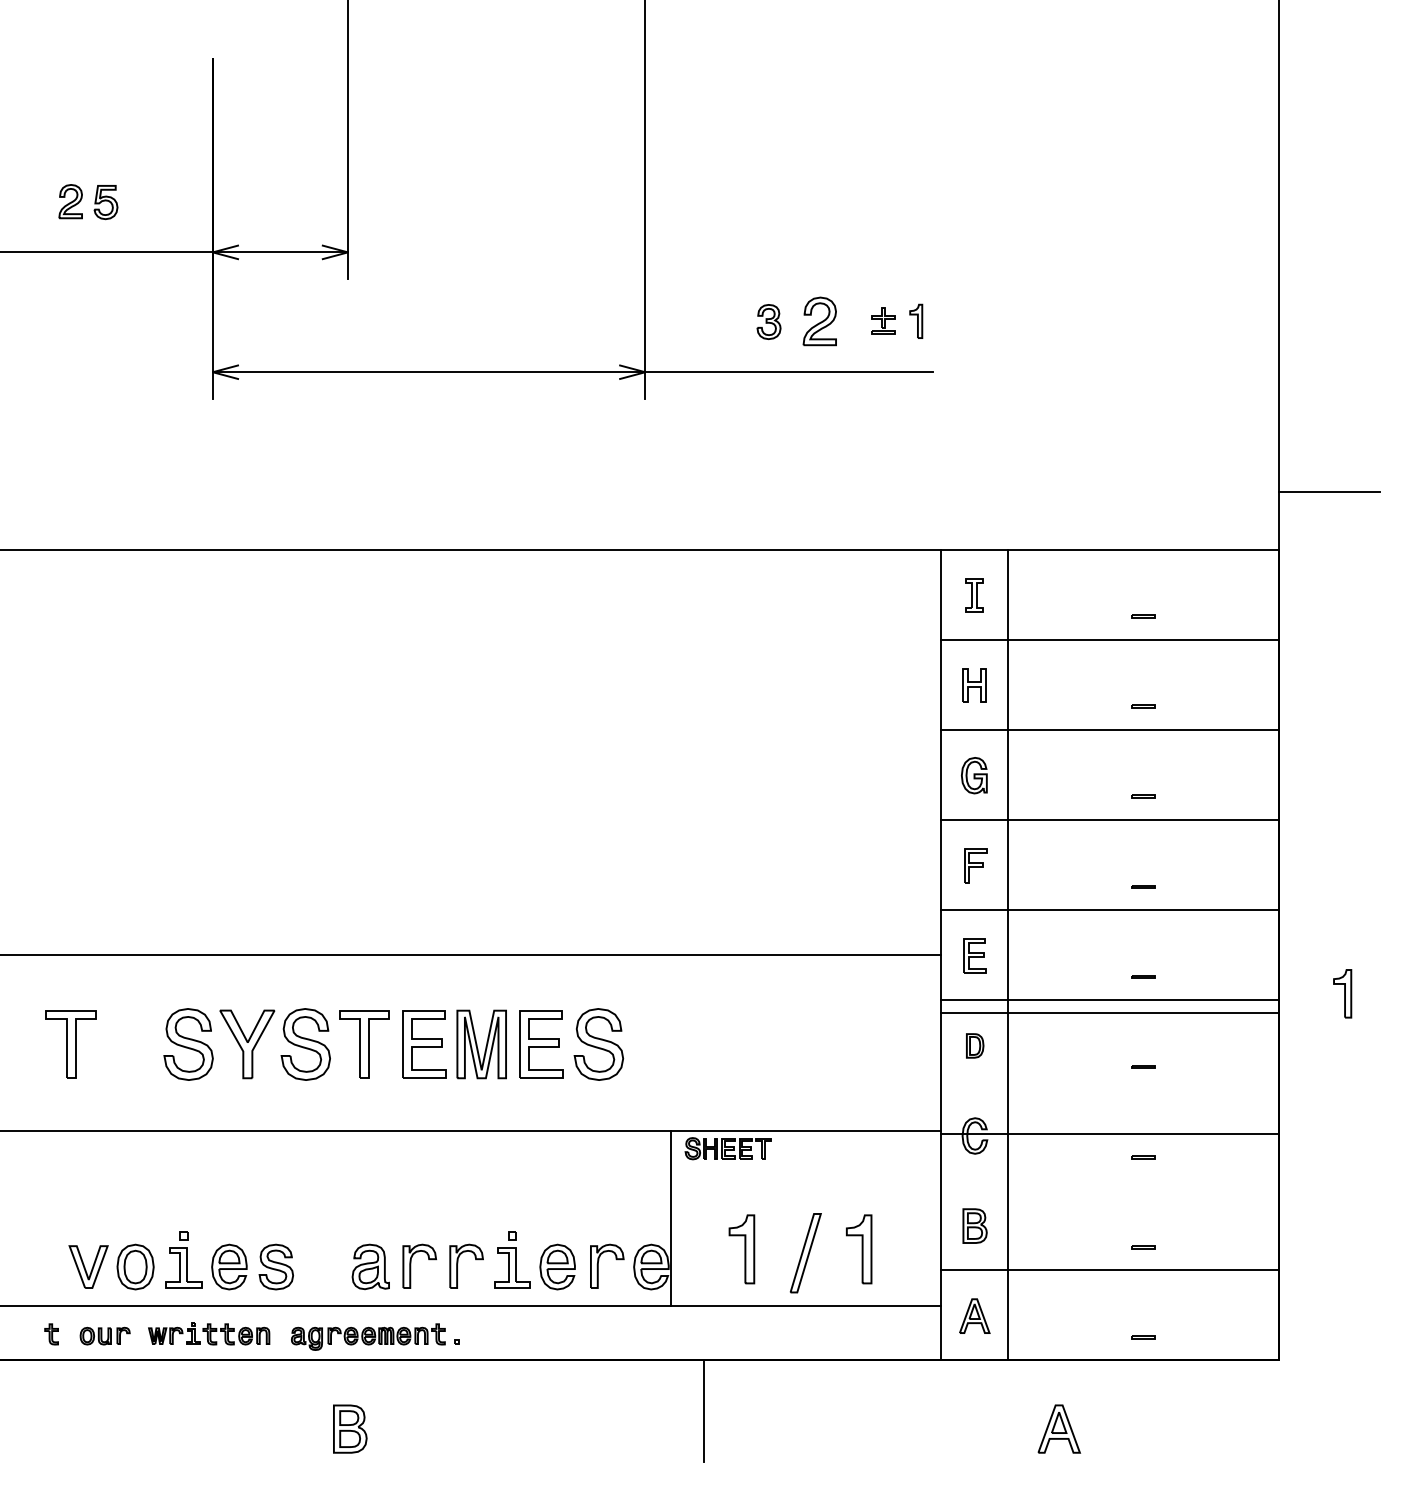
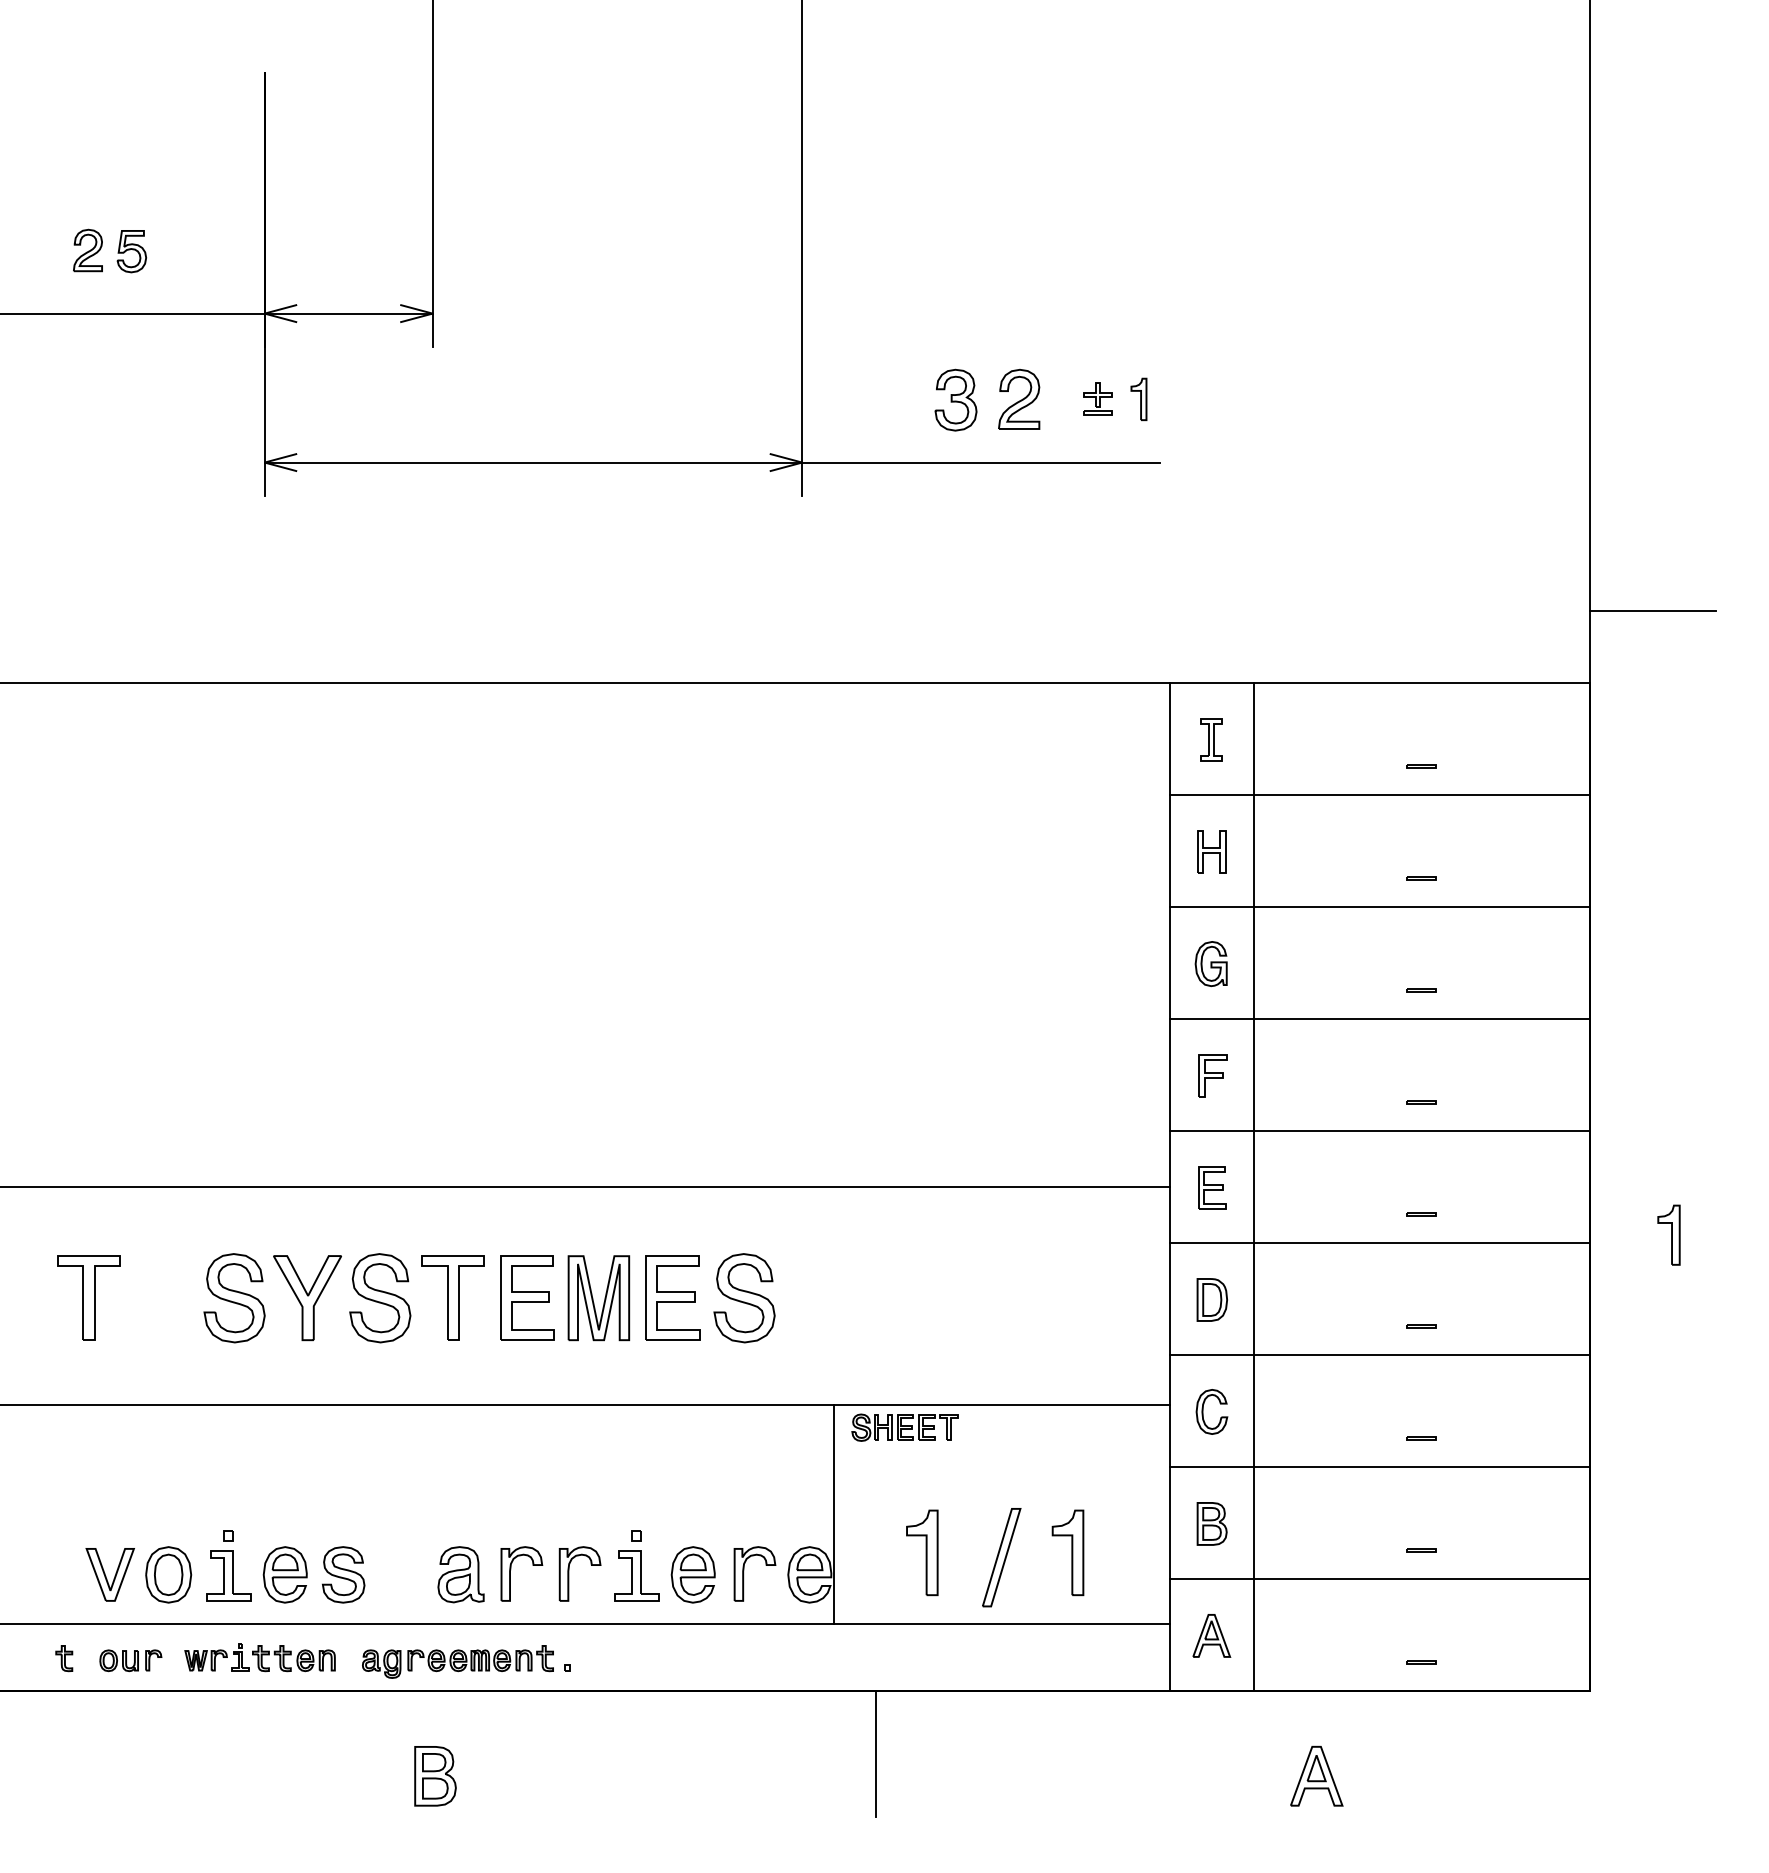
part: (768, 321) -> (955, 399), size x1.43
line: (1109, 1013) -> (1379, 1355), moved
part: (974, 1045) -> (1211, 1299), size x1.43
line: (1109, 1134) -> (1379, 1467), moved

